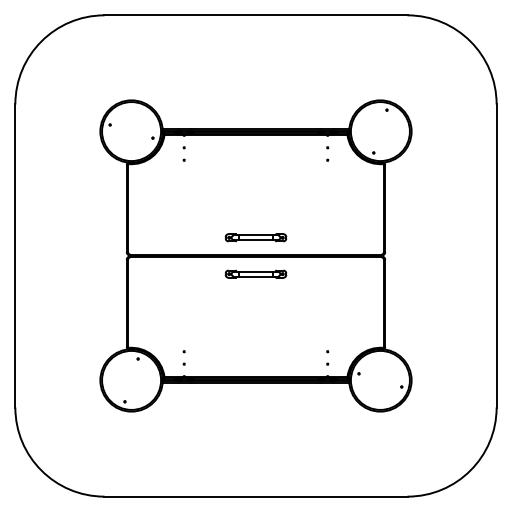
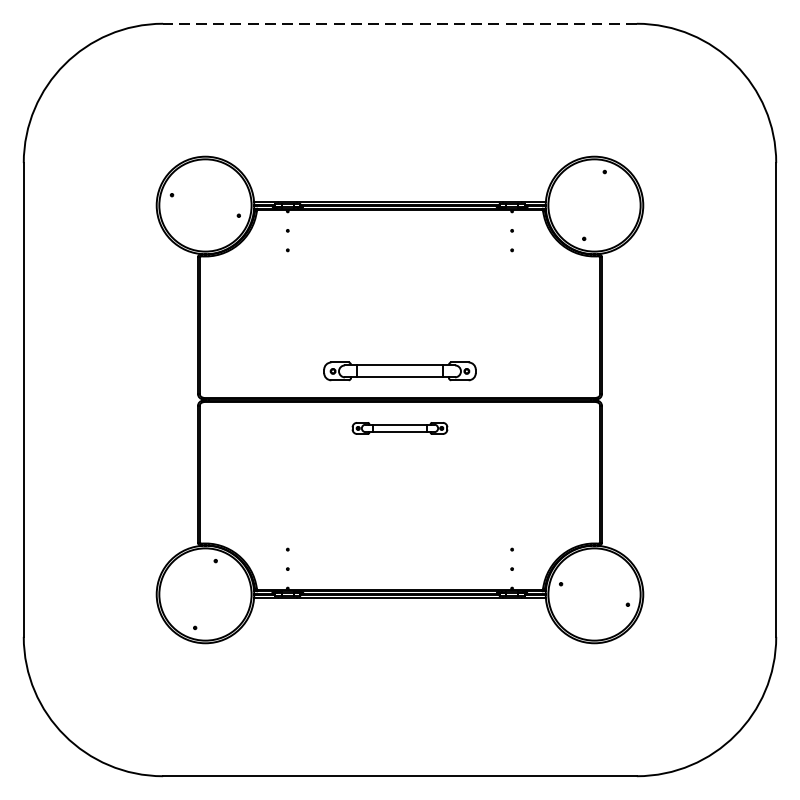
line: (255, 15) -> (399, 24), solid -> dashed
part: (255, 237) -> (399, 371), size x1.6

